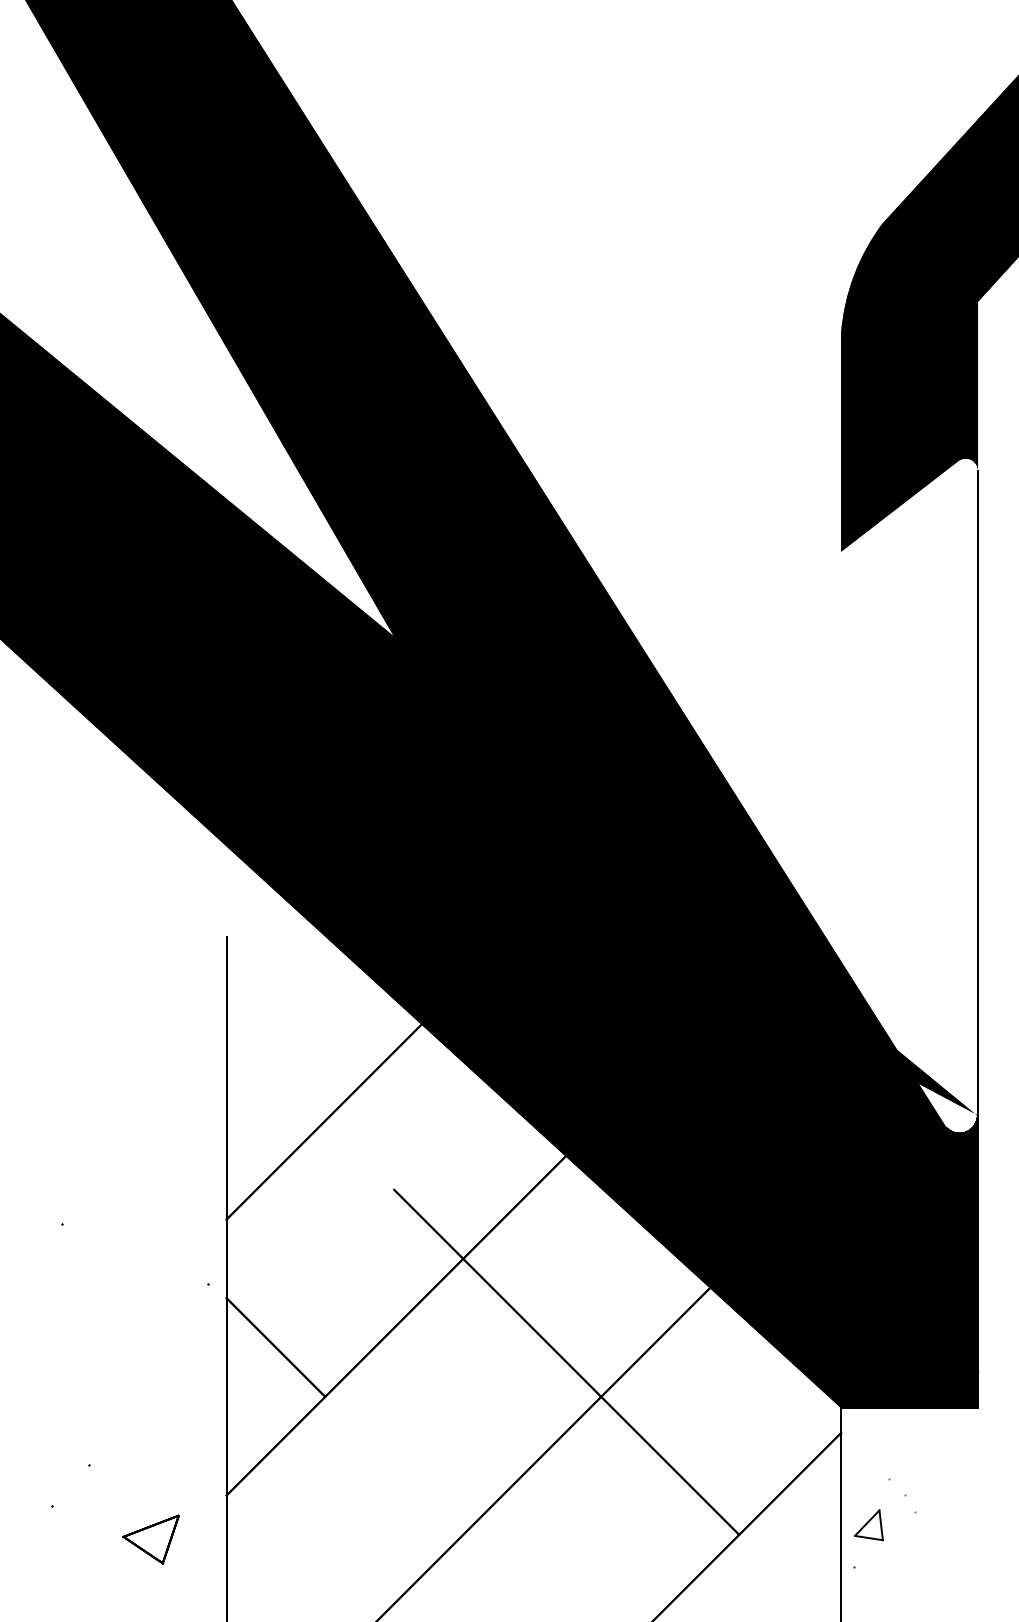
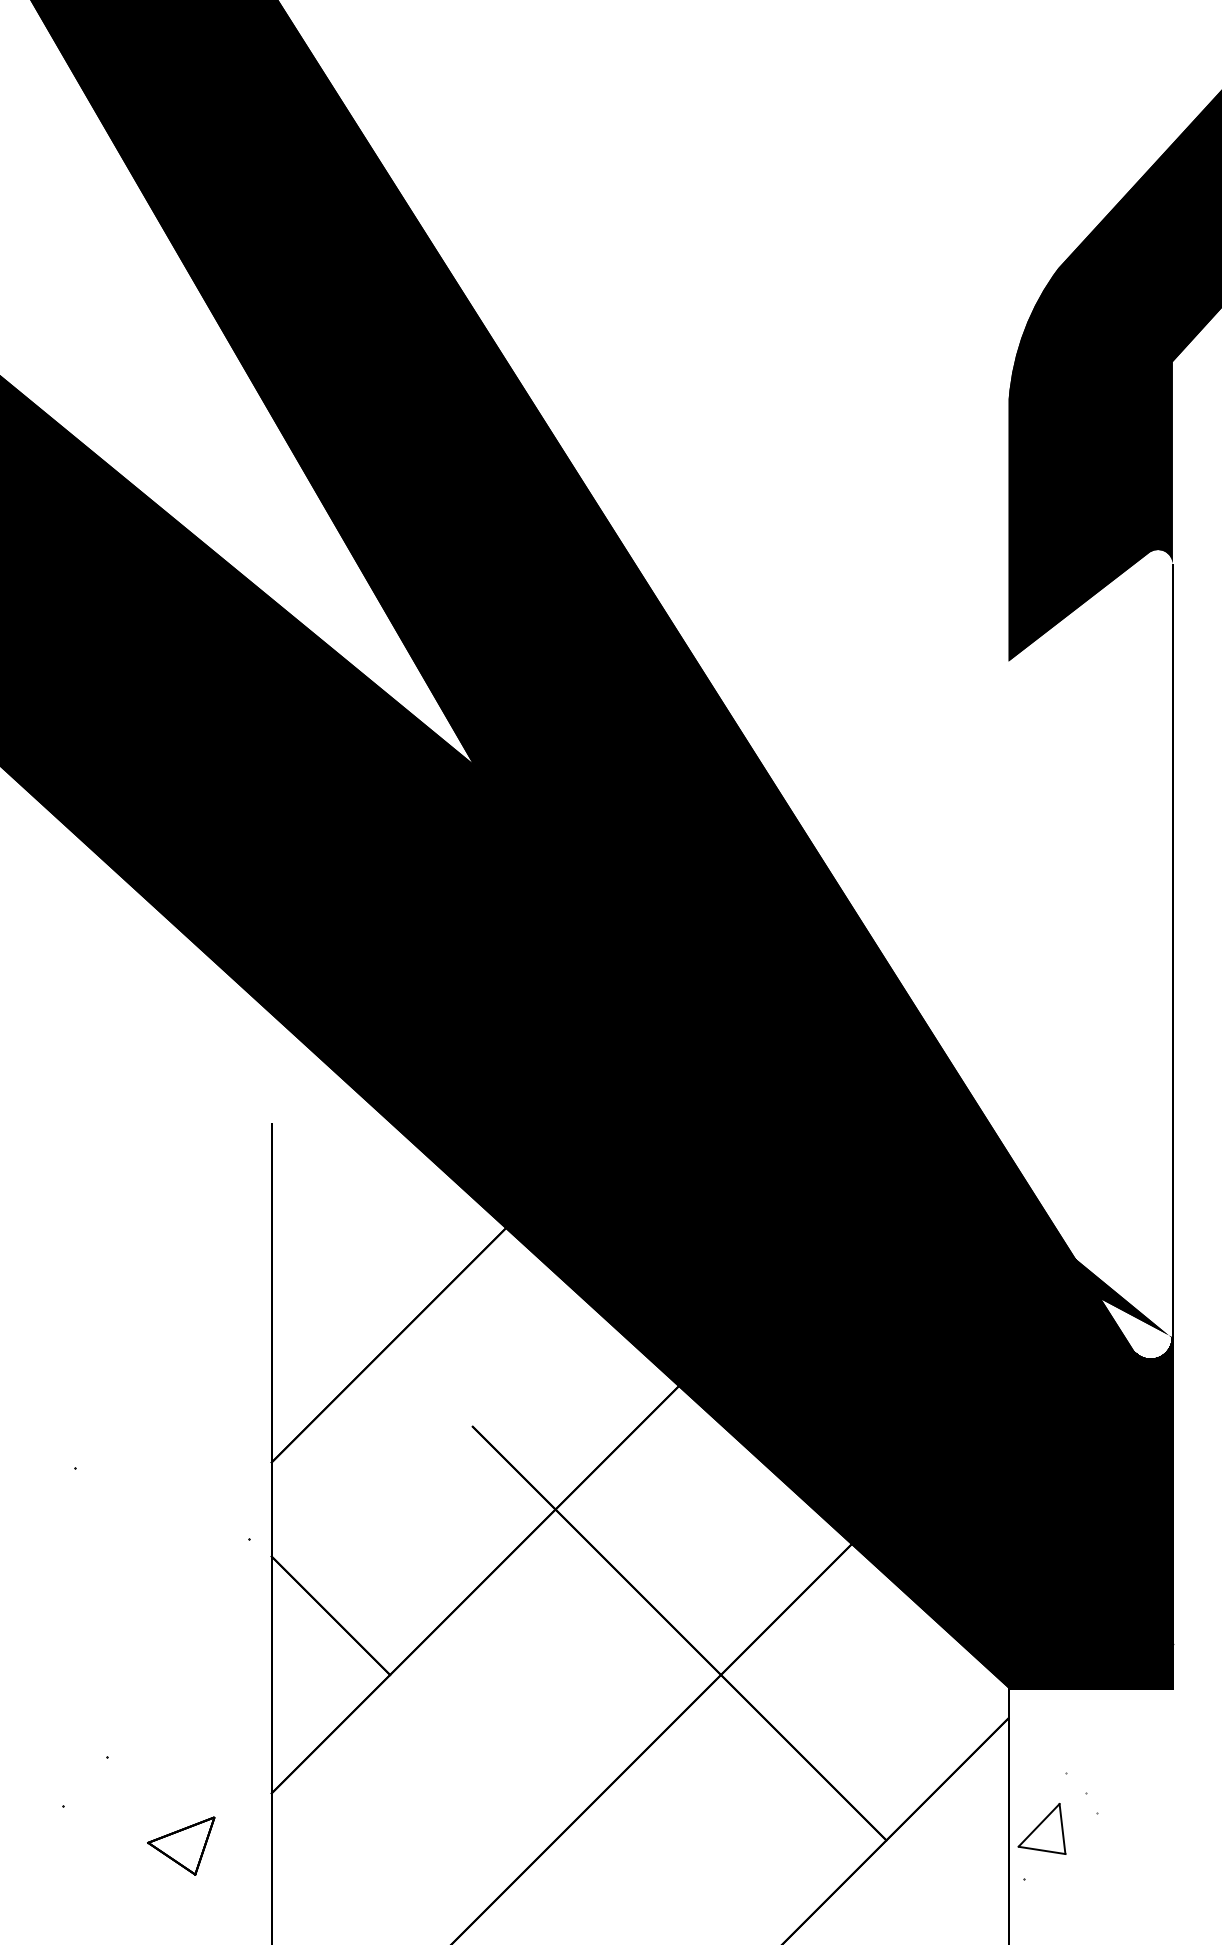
part: (868, 1524) -> (1041, 1828), size x1.4

